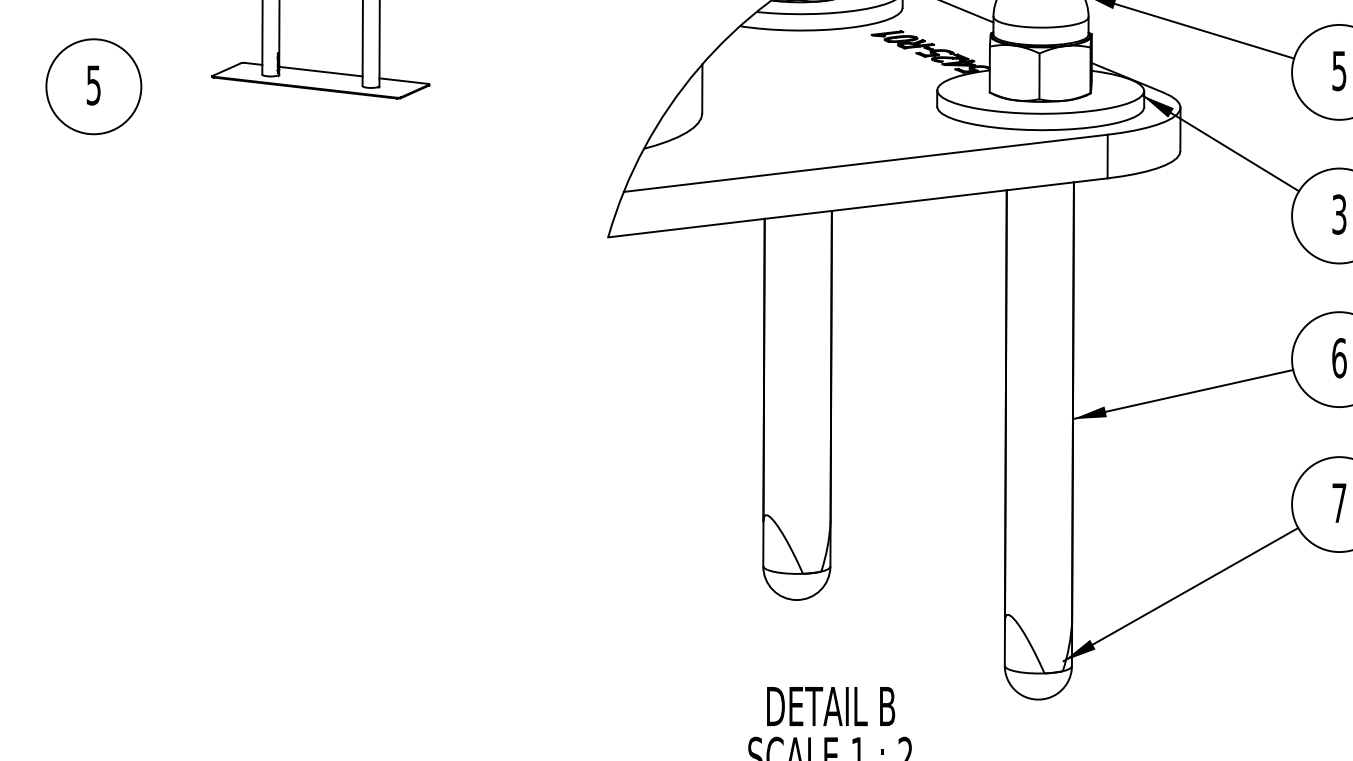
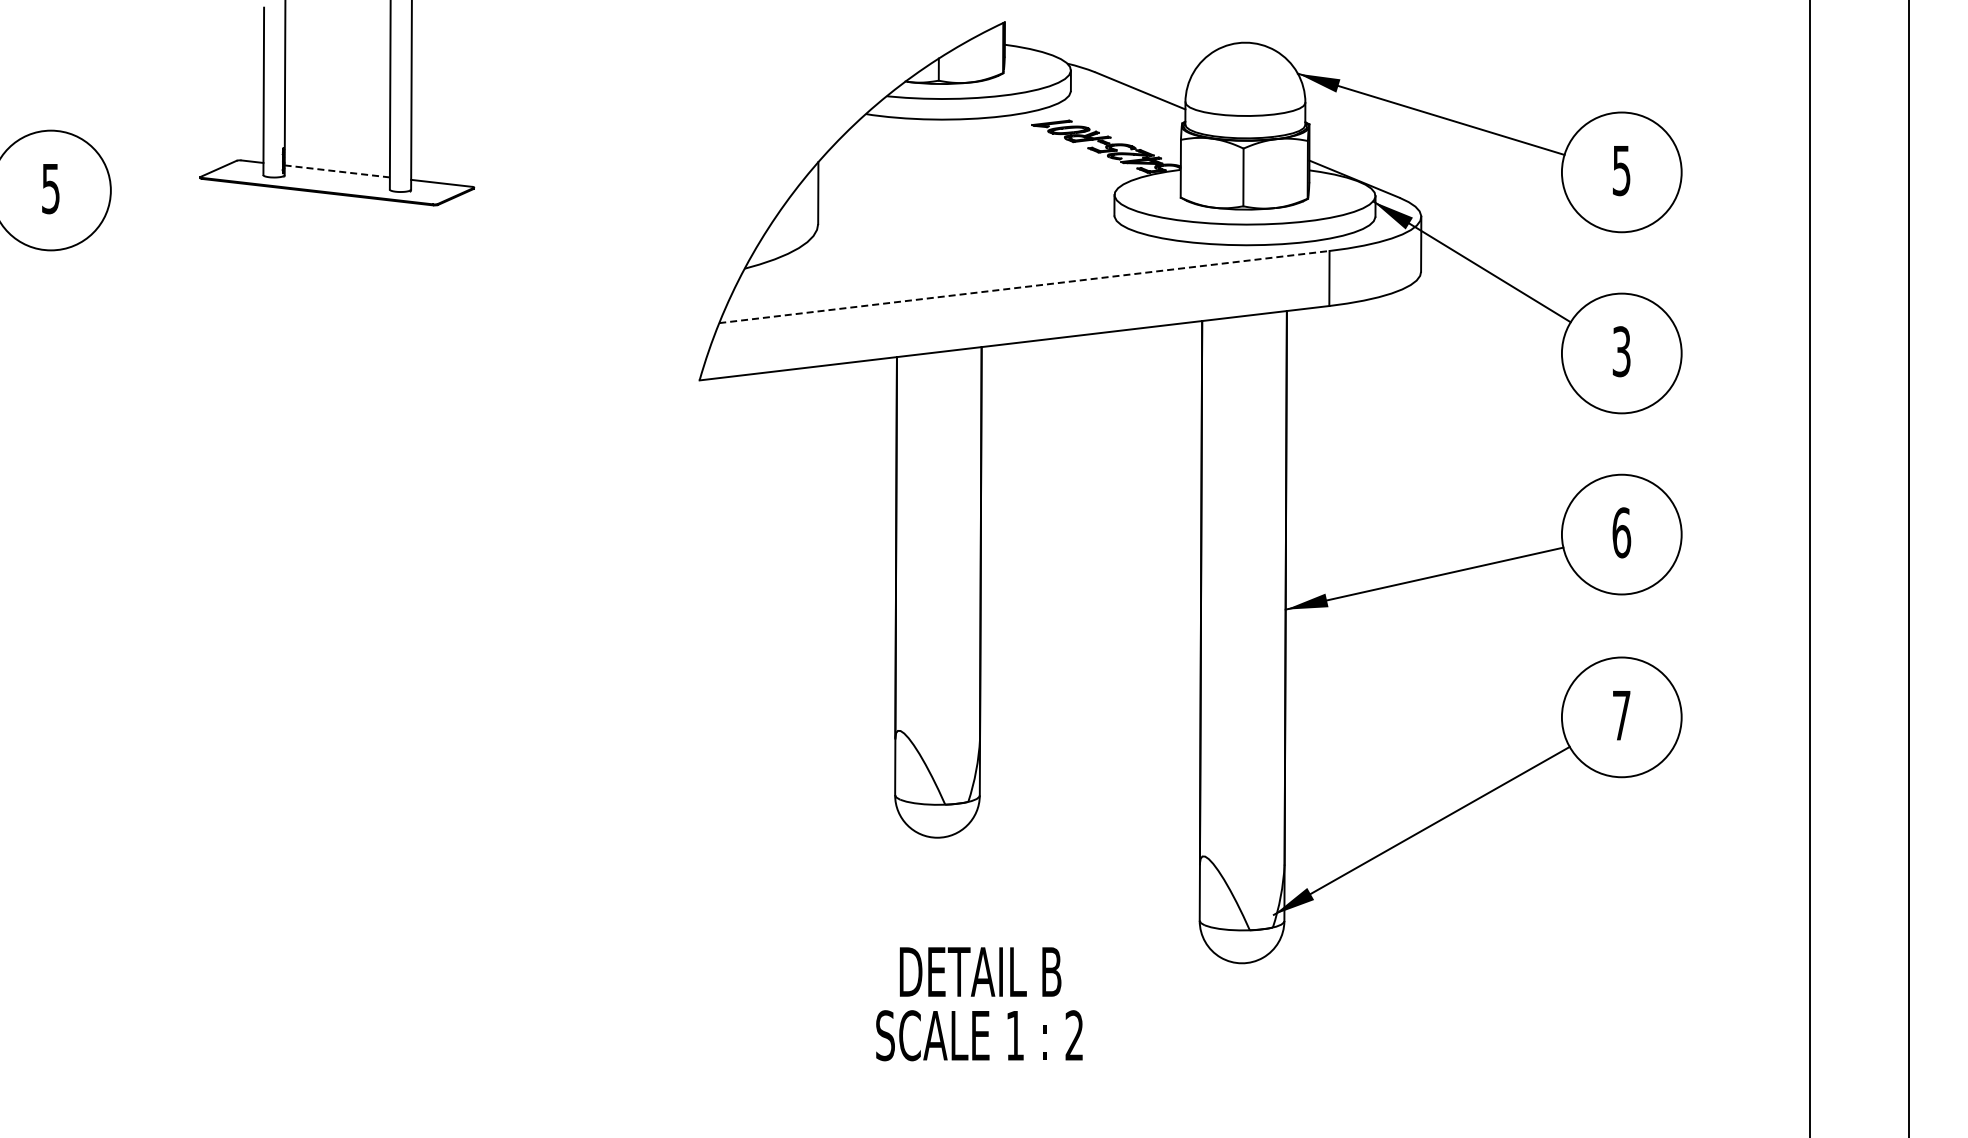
line: (321, 71) -> (337, 171), solid -> dashed
line: (865, 163) -> (1024, 287), solid -> dashed

